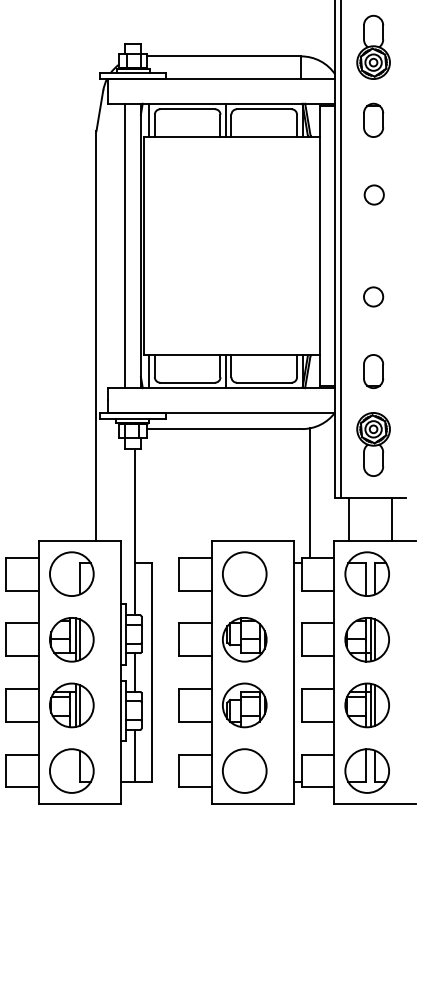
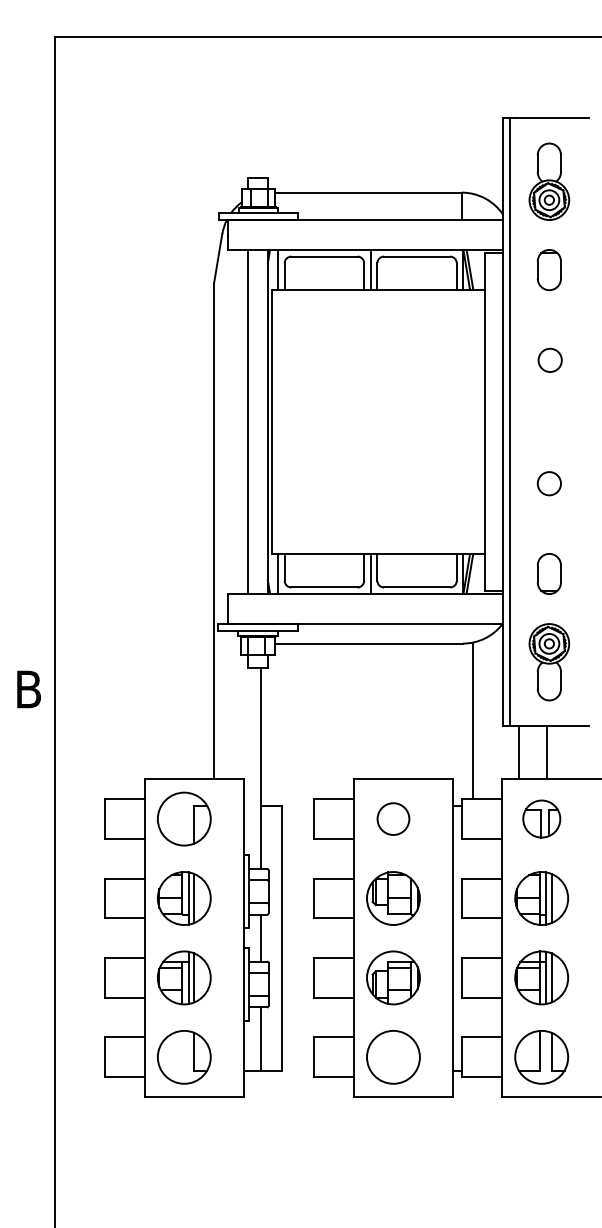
line: (391, 519) -> (546, 752), moved
circle: (244, 573) -> (393, 818), size x0.6
part: (367, 573) -> (541, 818), size x0.7

